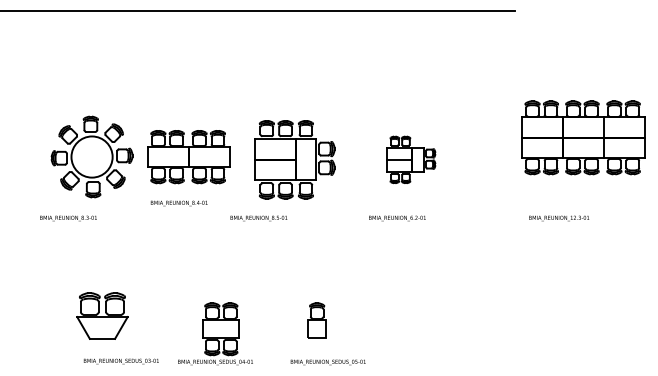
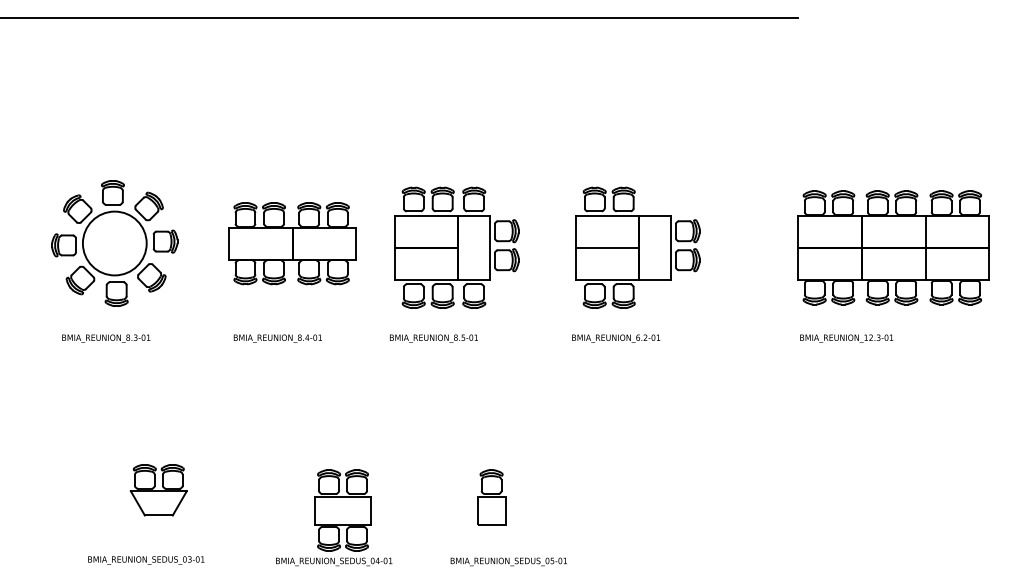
part: (583, 137) -> (893, 247), moved
part: (91, 156) -> (113, 242), moved
part: (411, 159) -> (637, 247), size x1.67
text: (178, 203) -> (276, 338), moved
text: (258, 218) -> (433, 338), moved
text: (559, 218) -> (847, 338), moved
part: (102, 316) -> (158, 490), size x0.71
text: (120, 361) -> (144, 560), moved

